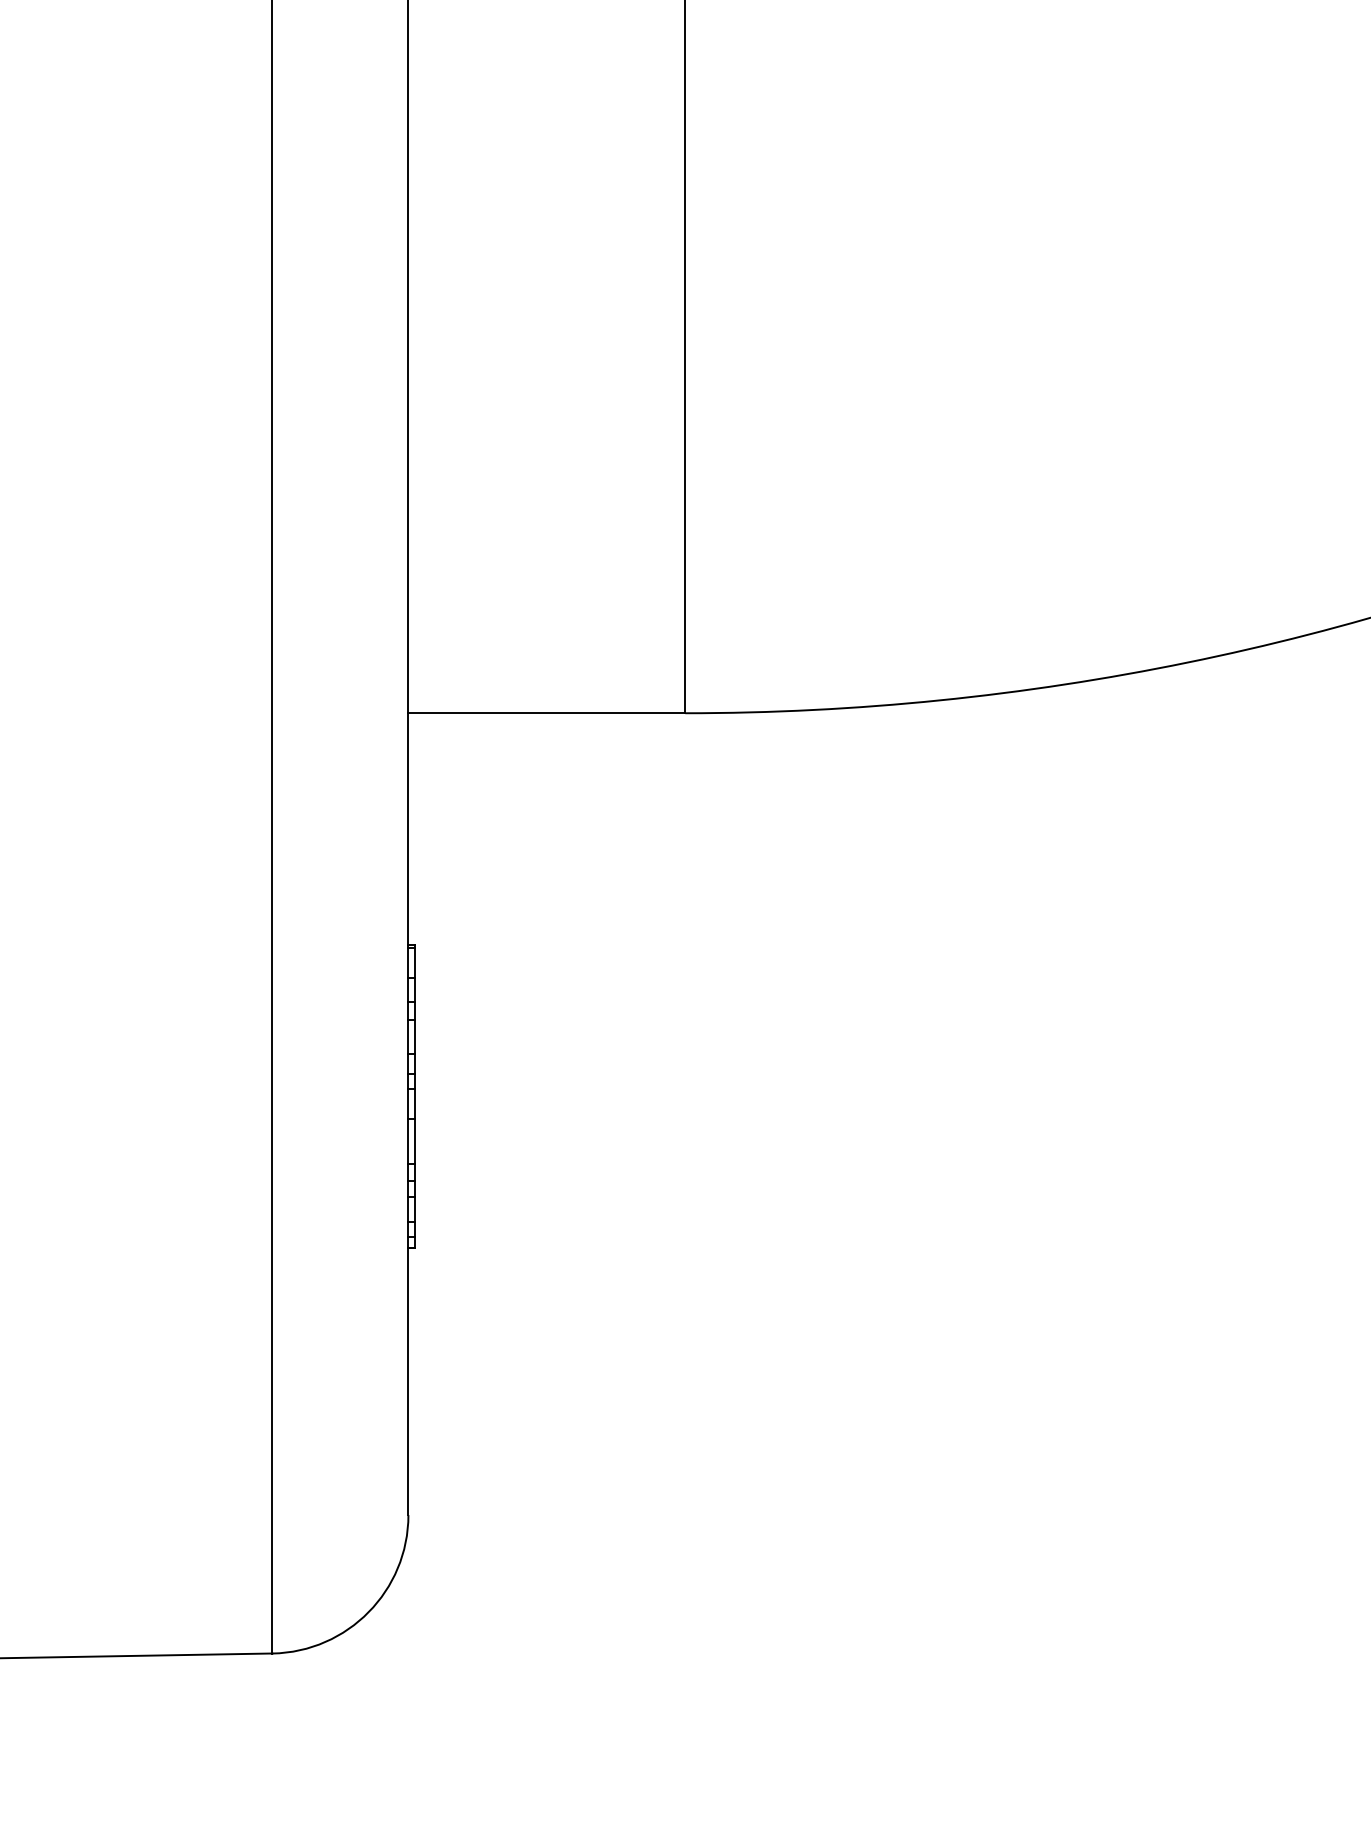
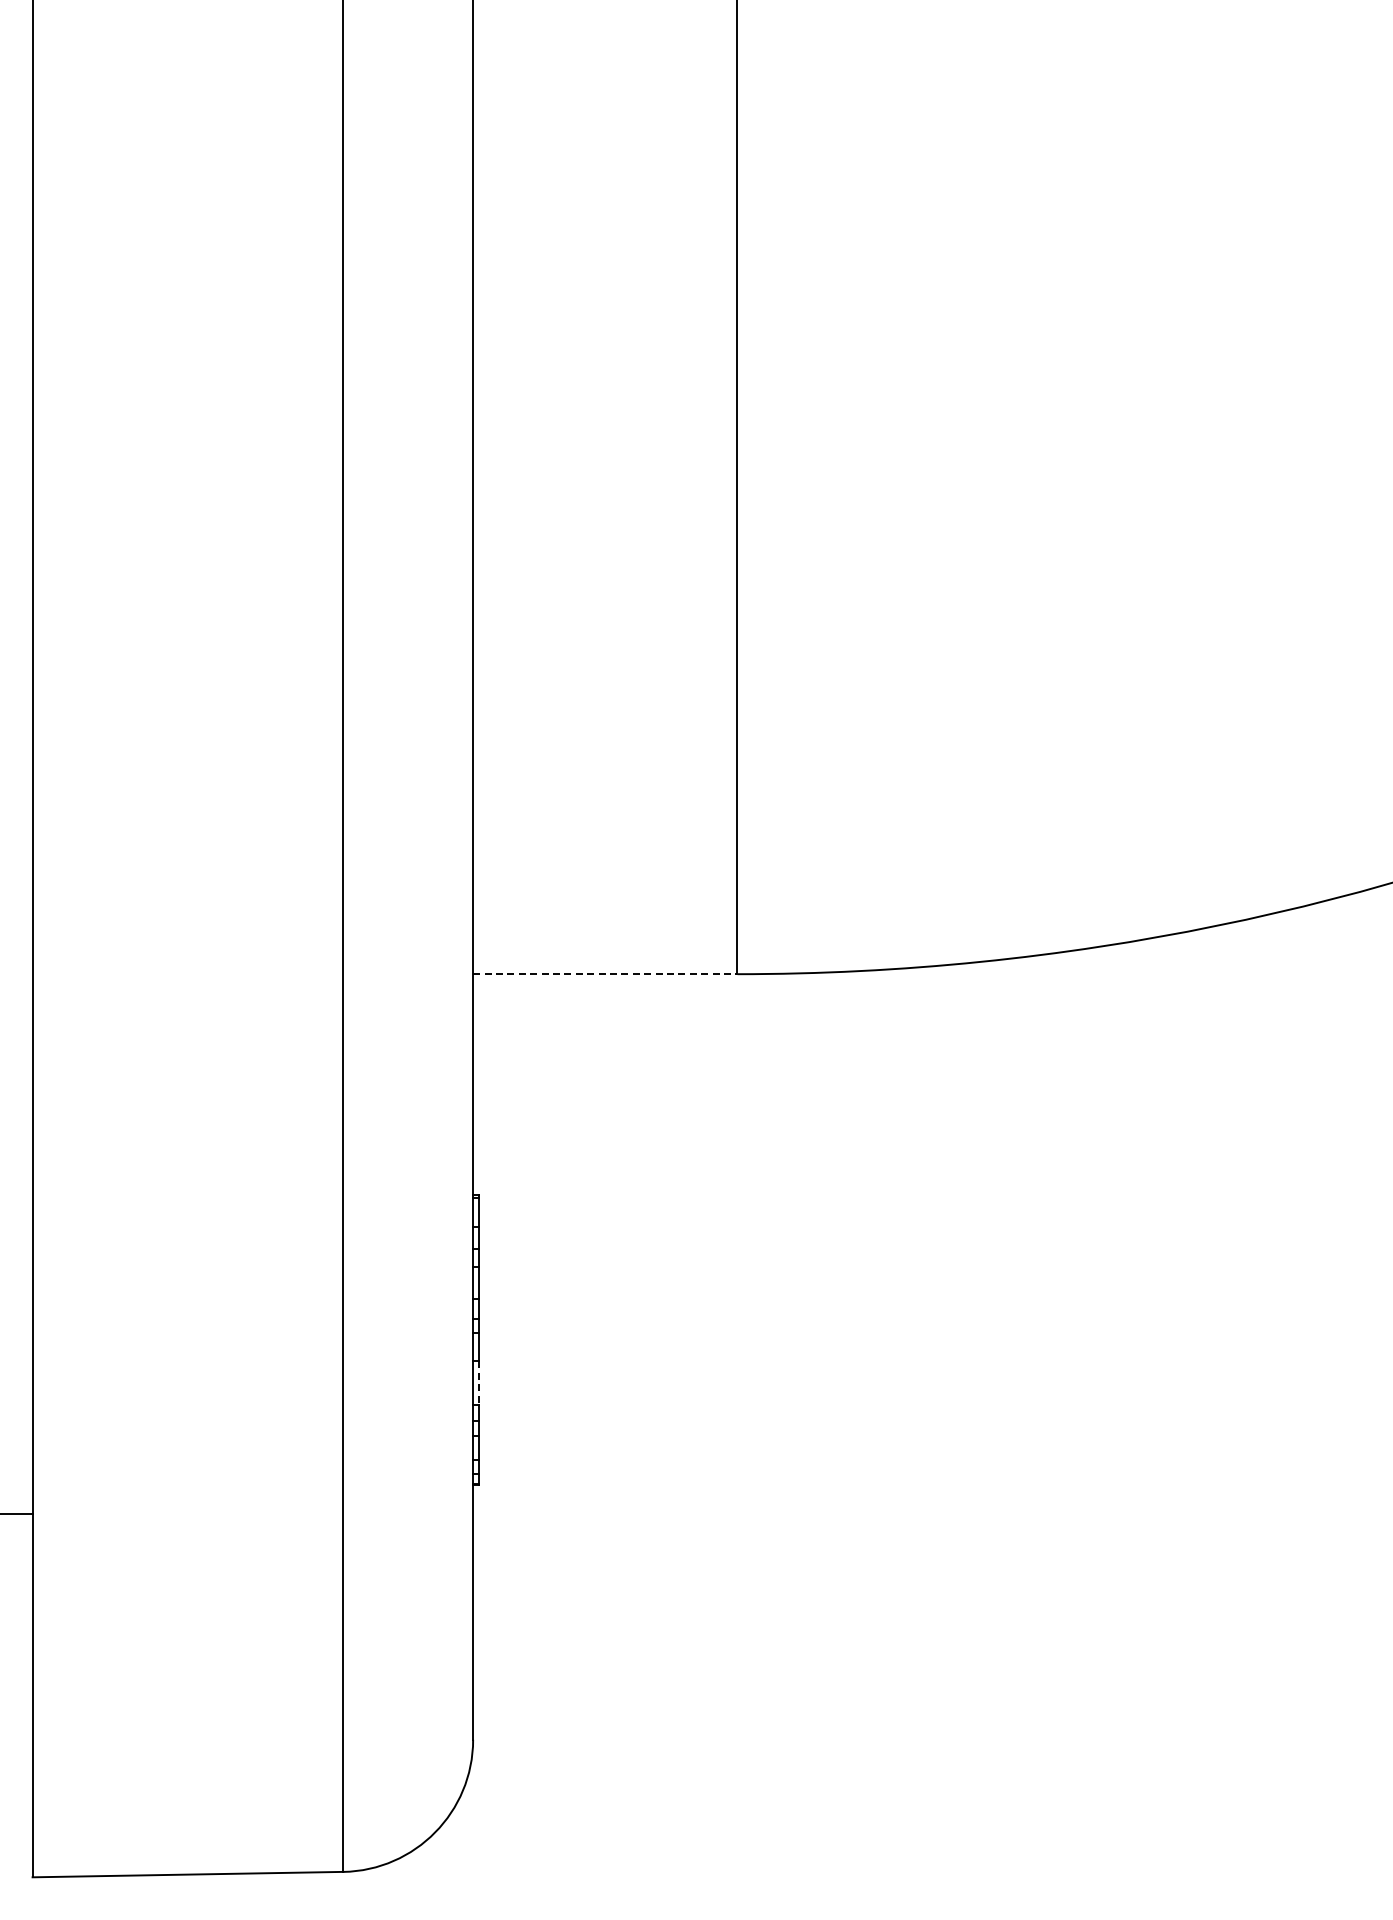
line: (547, 713) -> (605, 974), solid -> dashed
line: (415, 1141) -> (479, 1383), solid -> dashed

